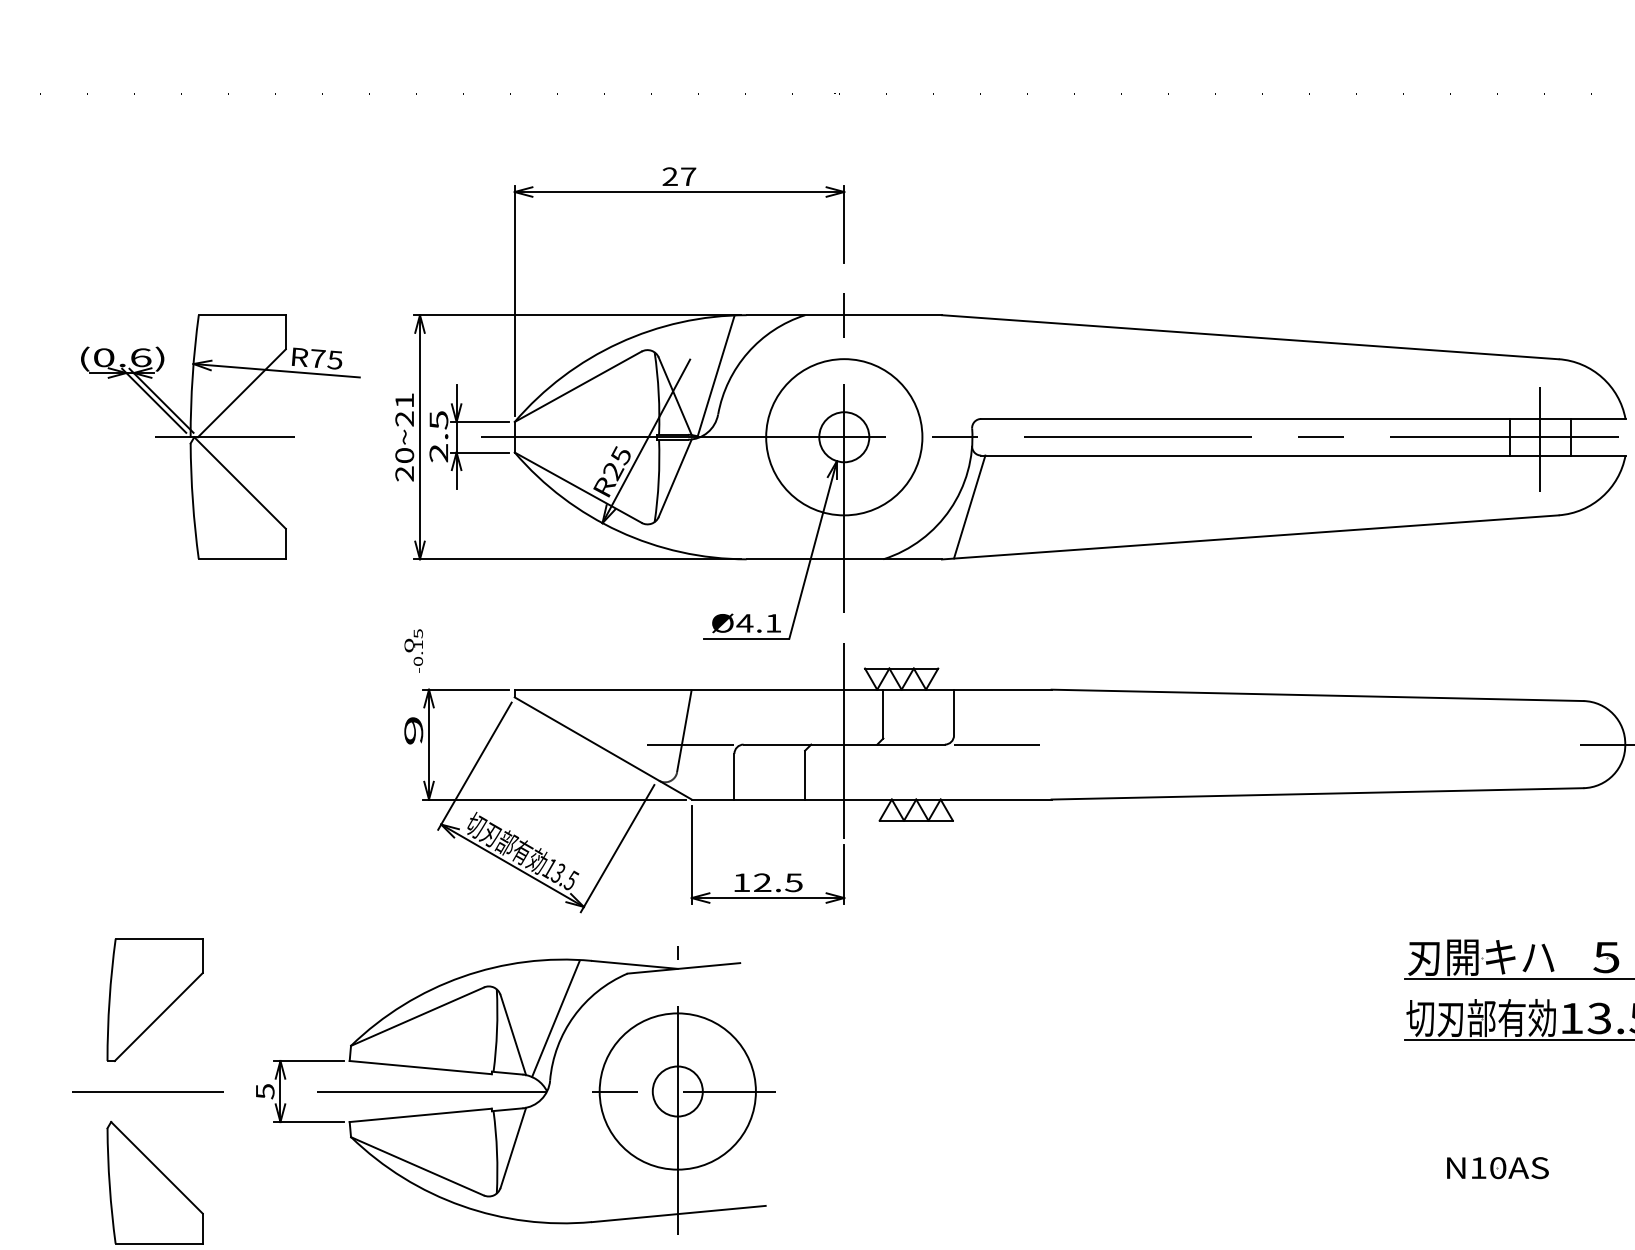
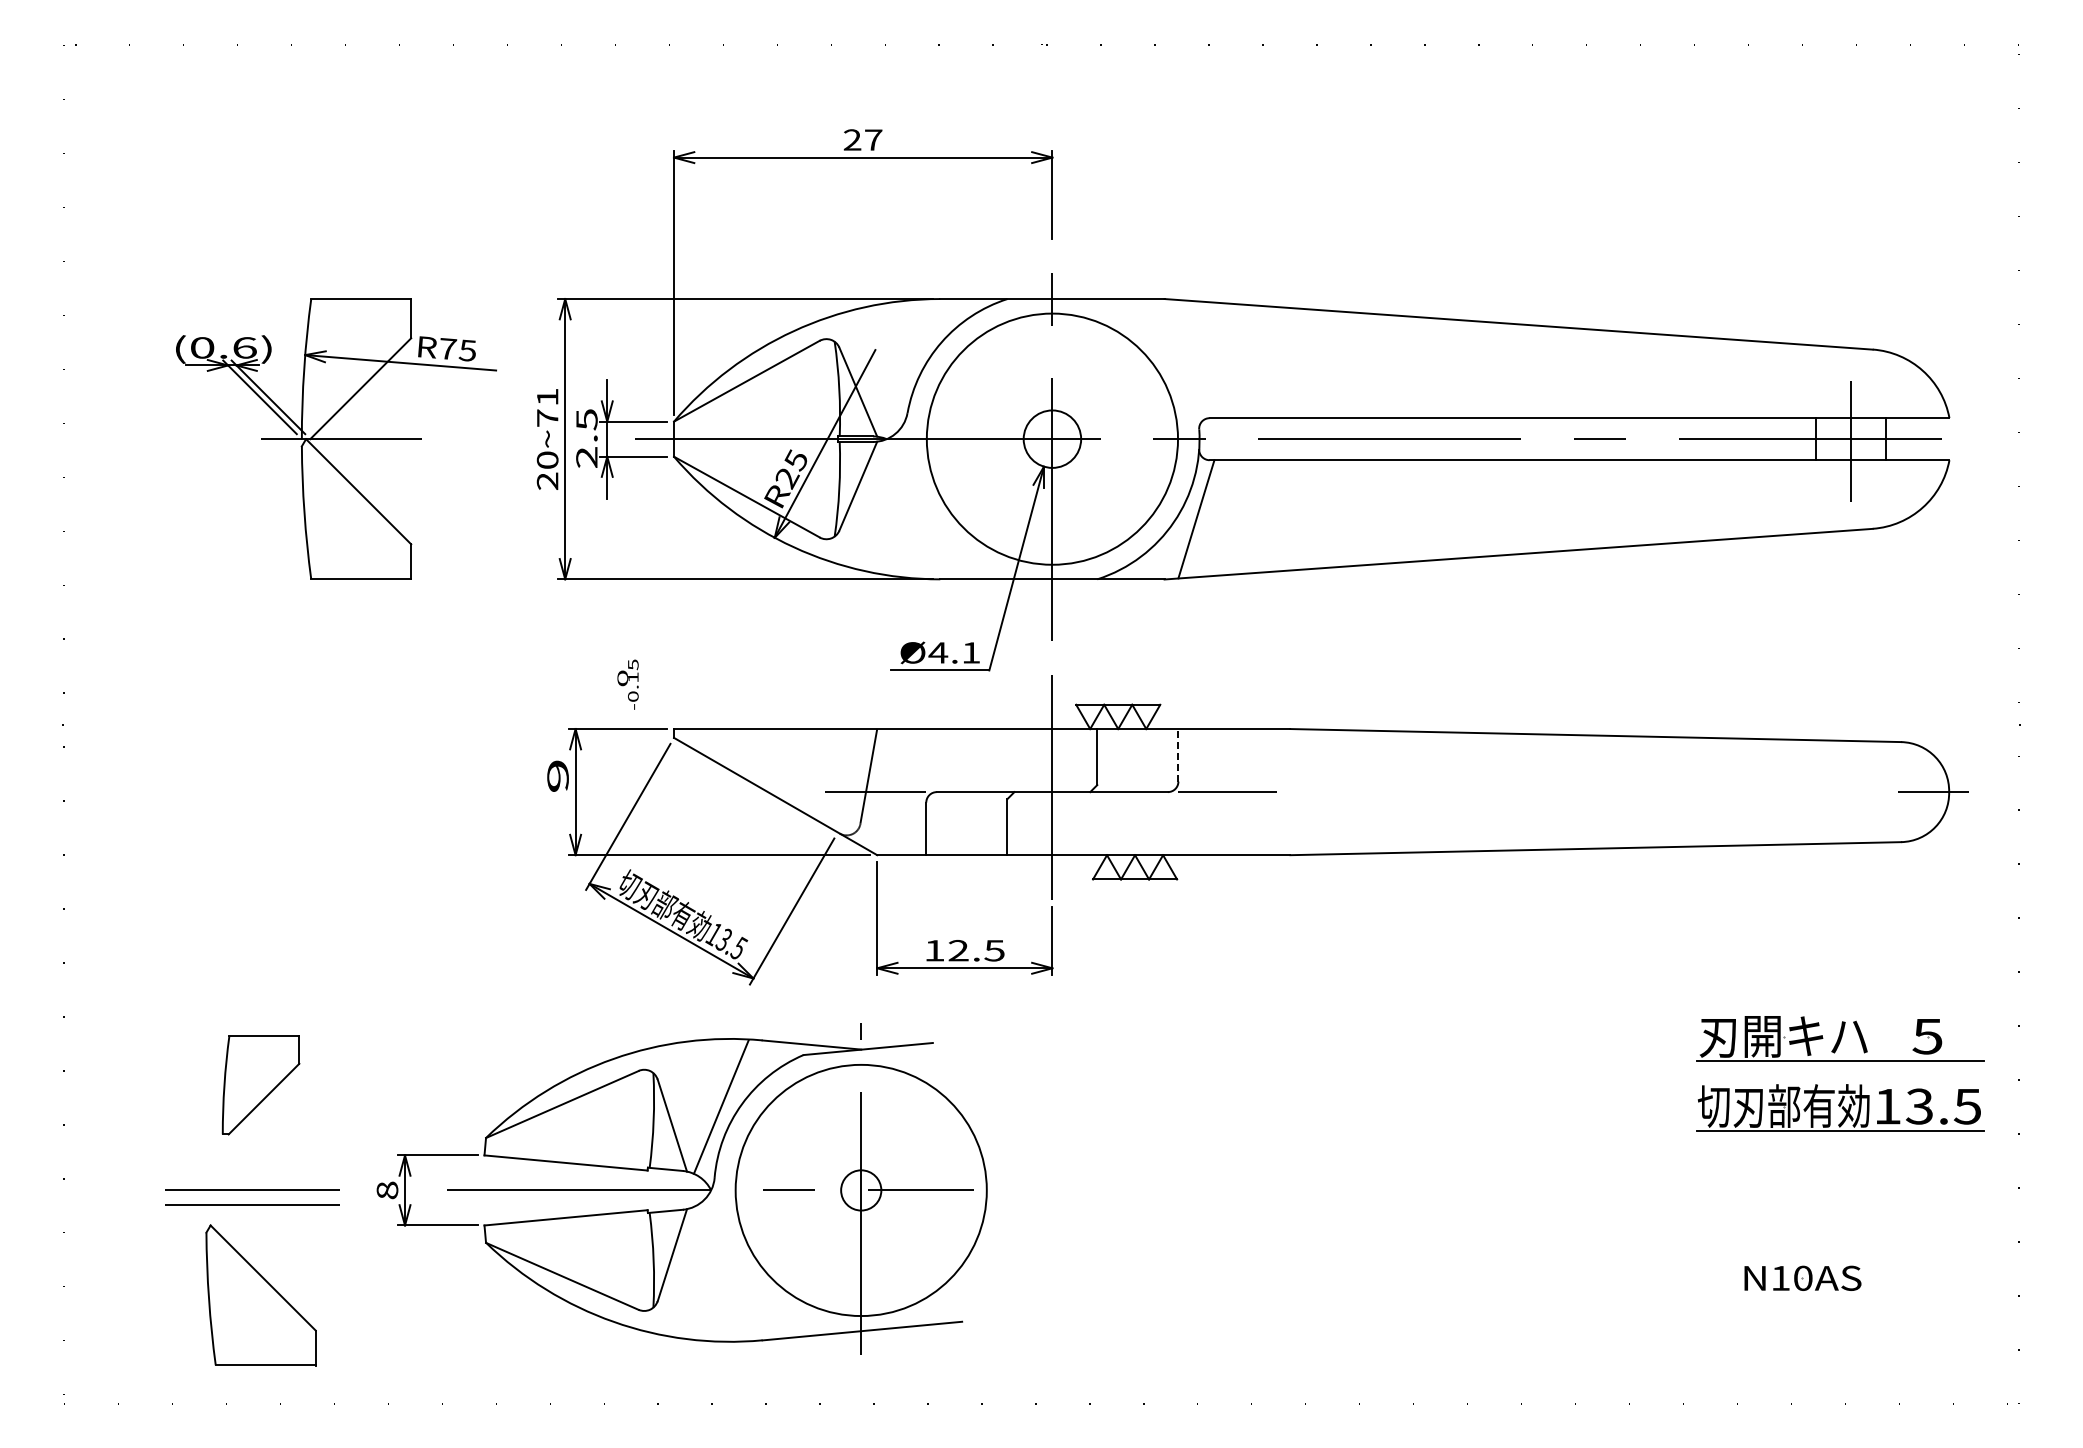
line: (716, 376) -> (905, 369), removed
text: (404, 418) -> (547, 417), 20~21 -> 20~71
circle: (844, 436) -> (1052, 438), size x1.4
text: (413, 650) -> (627, 684), moved
line: (954, 711) -> (1178, 754), solid -> dashed
part: (154, 1000) -> (260, 1085), size x0.7
text: (265, 1091) -> (387, 1190), 5 -> 8
circle: (677, 1091) -> (860, 1190), size x0.7
circle: (677, 1091) -> (860, 1190), size x1.4
line: (147, 1103) -> (252, 1204), added

